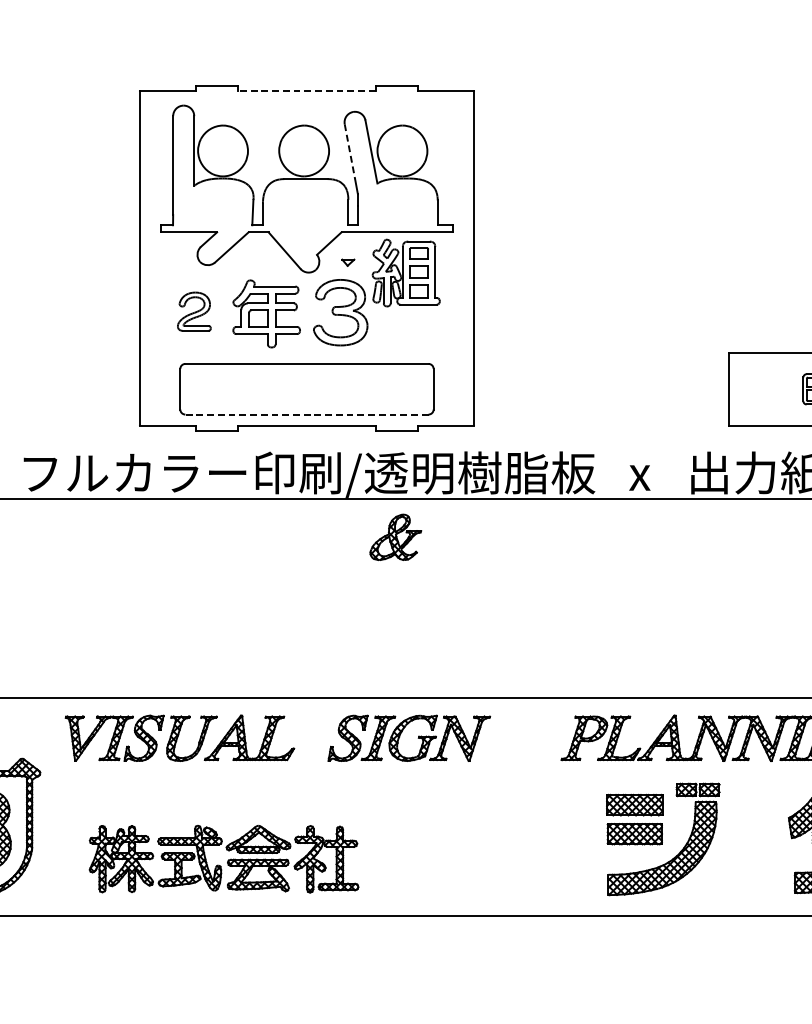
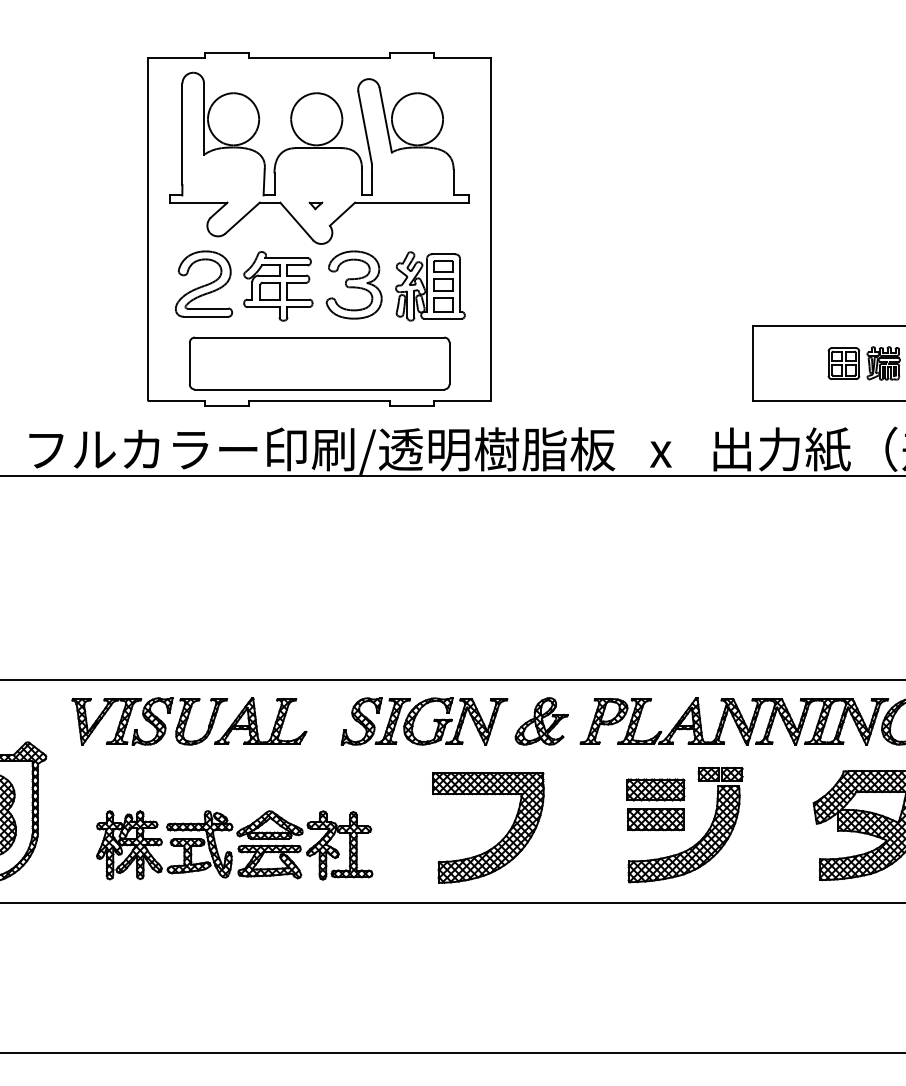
line: (306, 90) -> (319, 57), dashed -> solid
line: (349, 152) -> (363, 120), dashed -> solid
part: (347, 262) -> (315, 205), moved
part: (406, 273) -> (430, 286), moved
part: (194, 311) -> (204, 283), size x1.67
line: (306, 414) -> (319, 389), dashed -> solid
part: (395, 537) -> (541, 721), moved
part: (484, 853) -> (501, 839), added

